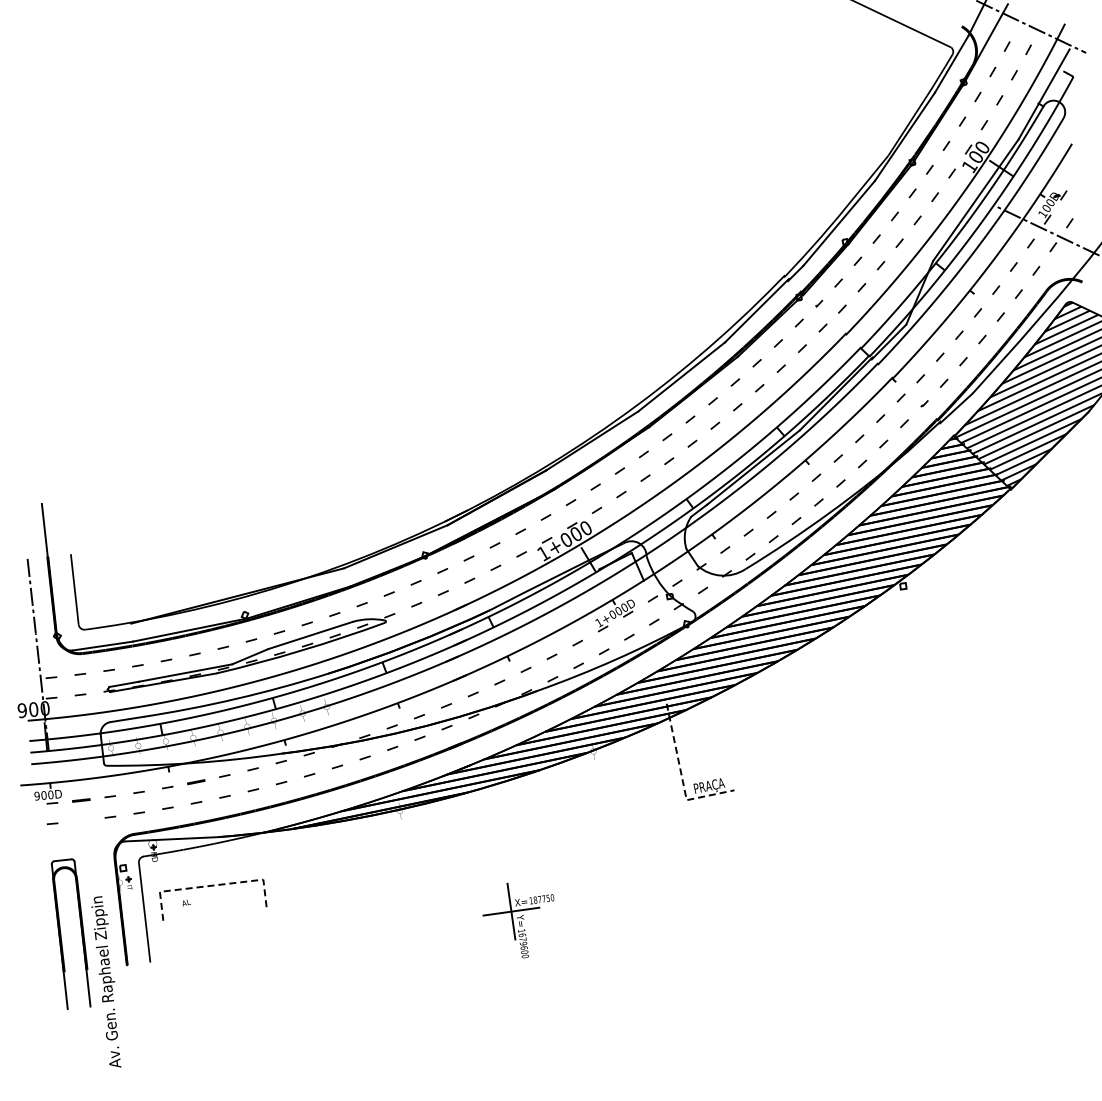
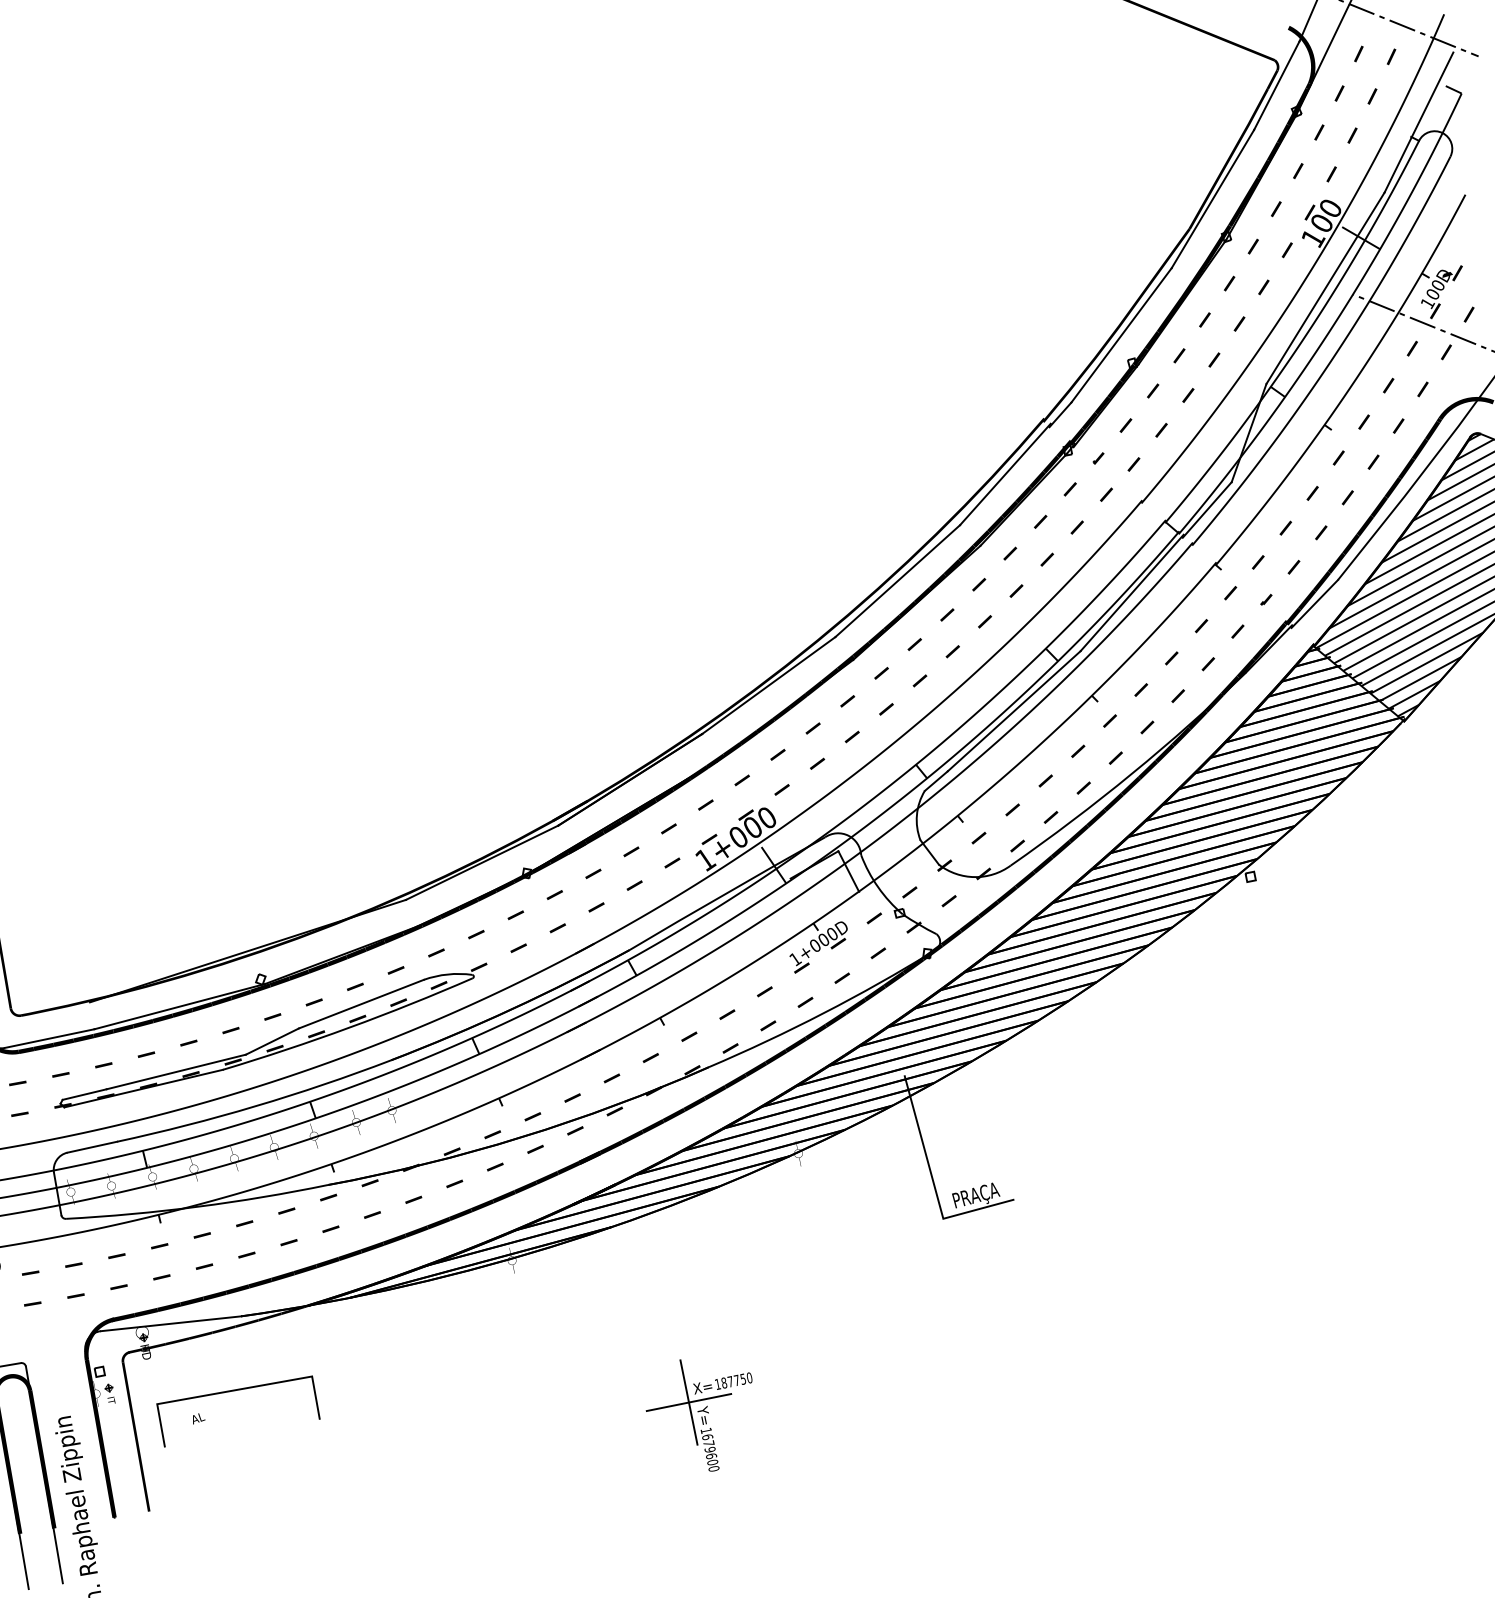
line: (681, 776) -> (933, 1183), dashed -> solid
part: (196, 781) -> (202, 1234), size x0.62
part: (81, 799) -> (30, 1271), size x0.62
part: (81, 820) -> (32, 1303), added
line: (212, 885) -> (235, 1389), dashed -> solid

